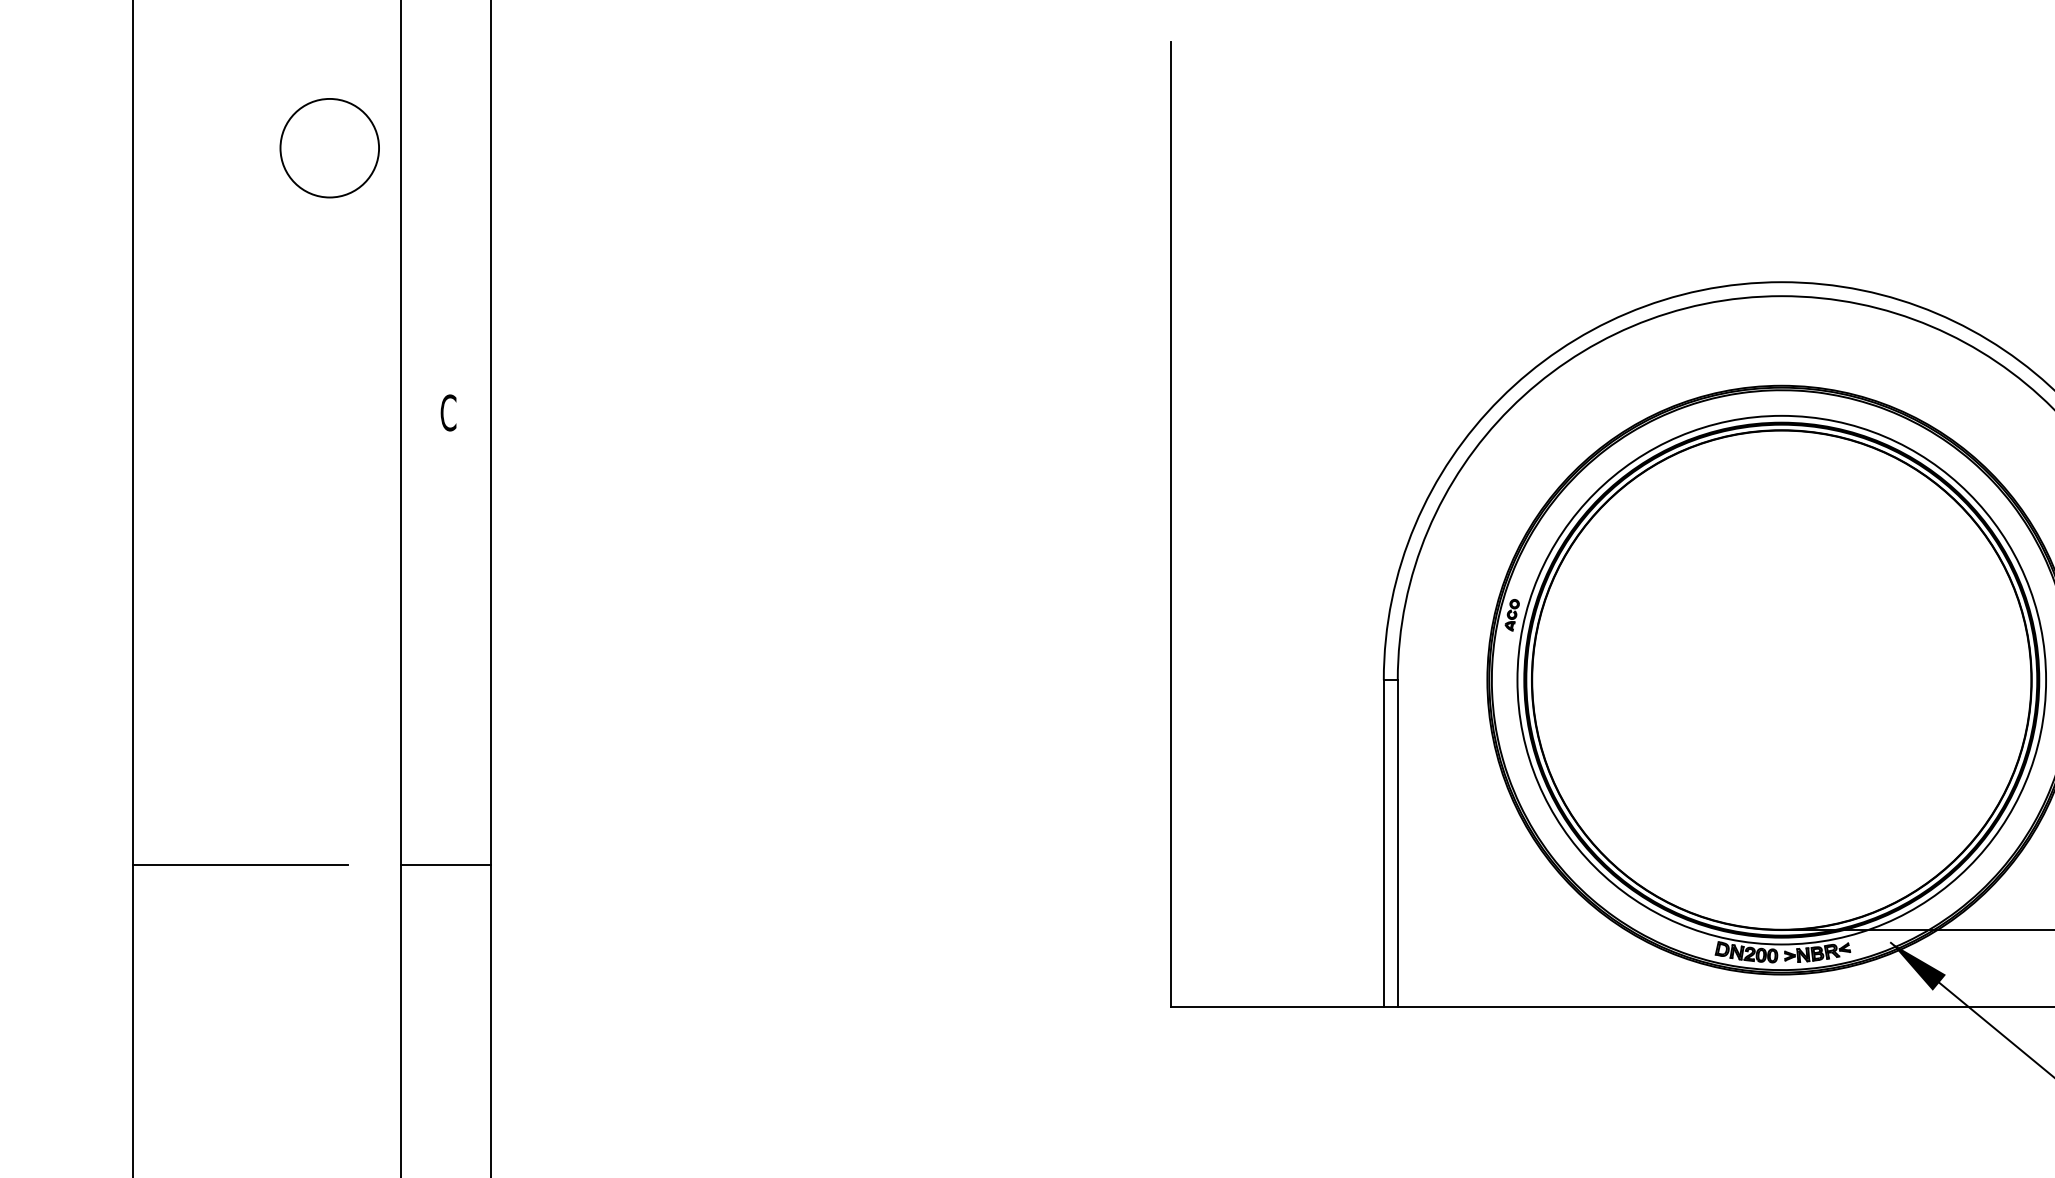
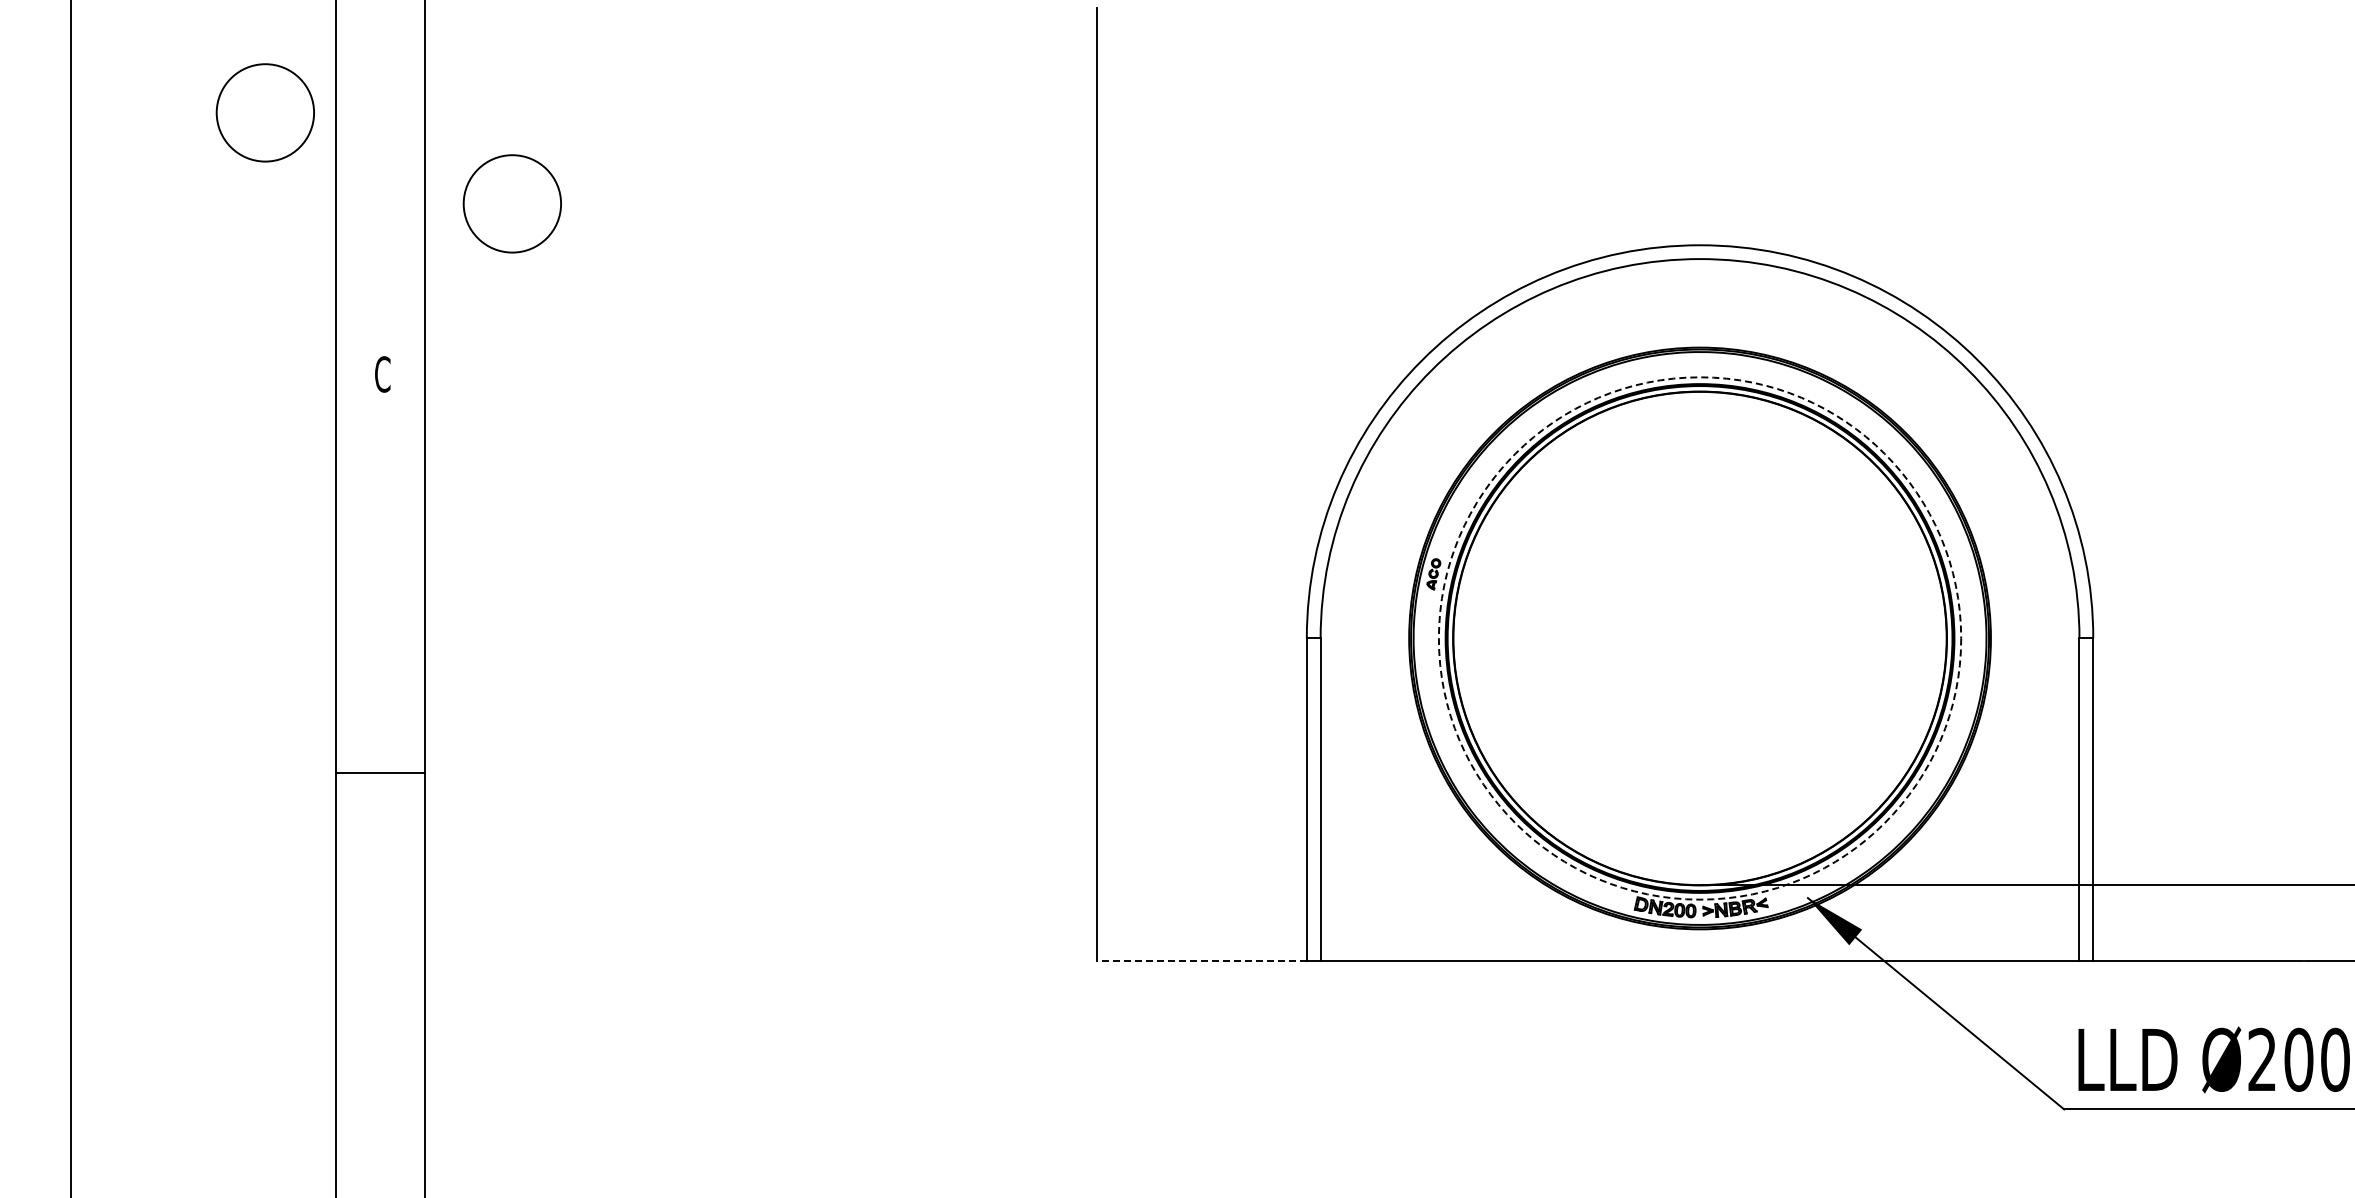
circle: (578, 239) -> (511, 203), added
circle: (1781, 680) -> (1699, 638), solid -> dashed
line: (239, 865) -> (176, 821), removed
line: (446, 865) -> (380, 773), moved
line: (1277, 1007) -> (1201, 961), solid -> dashed

